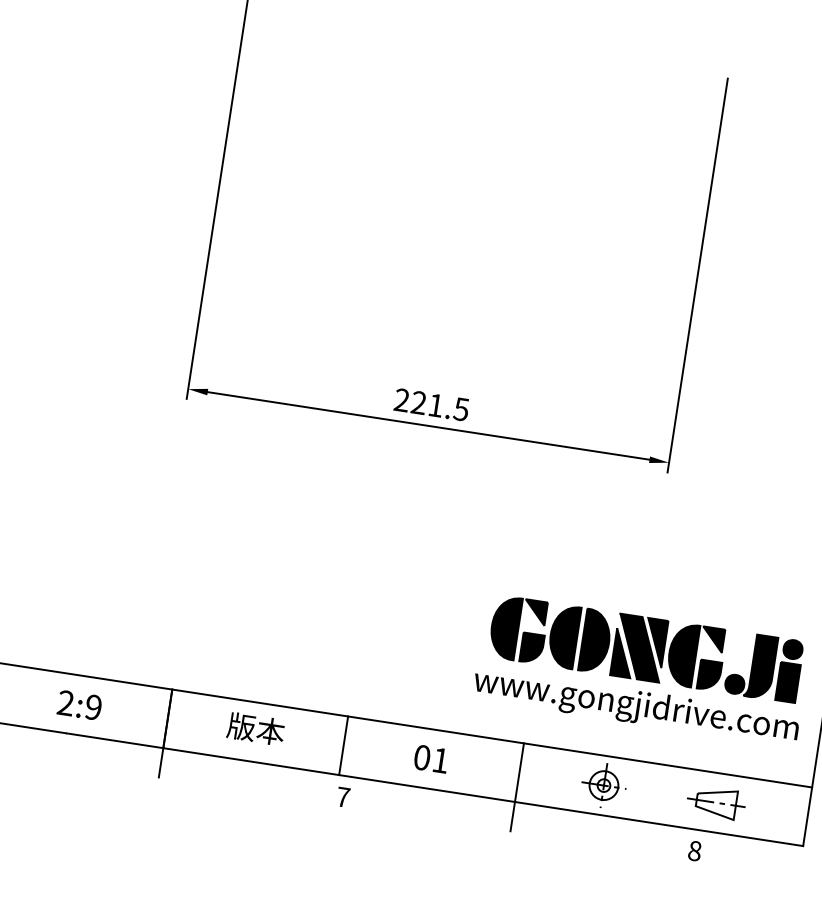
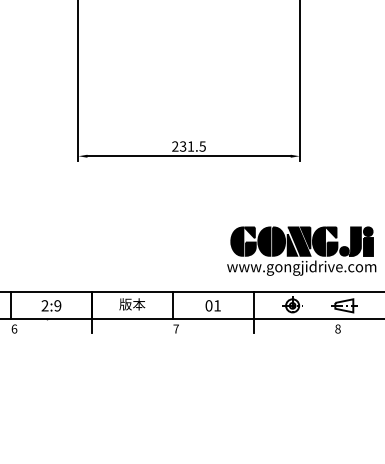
text: (419, 402) -> (183, 146), 221.5 -> 231.5

